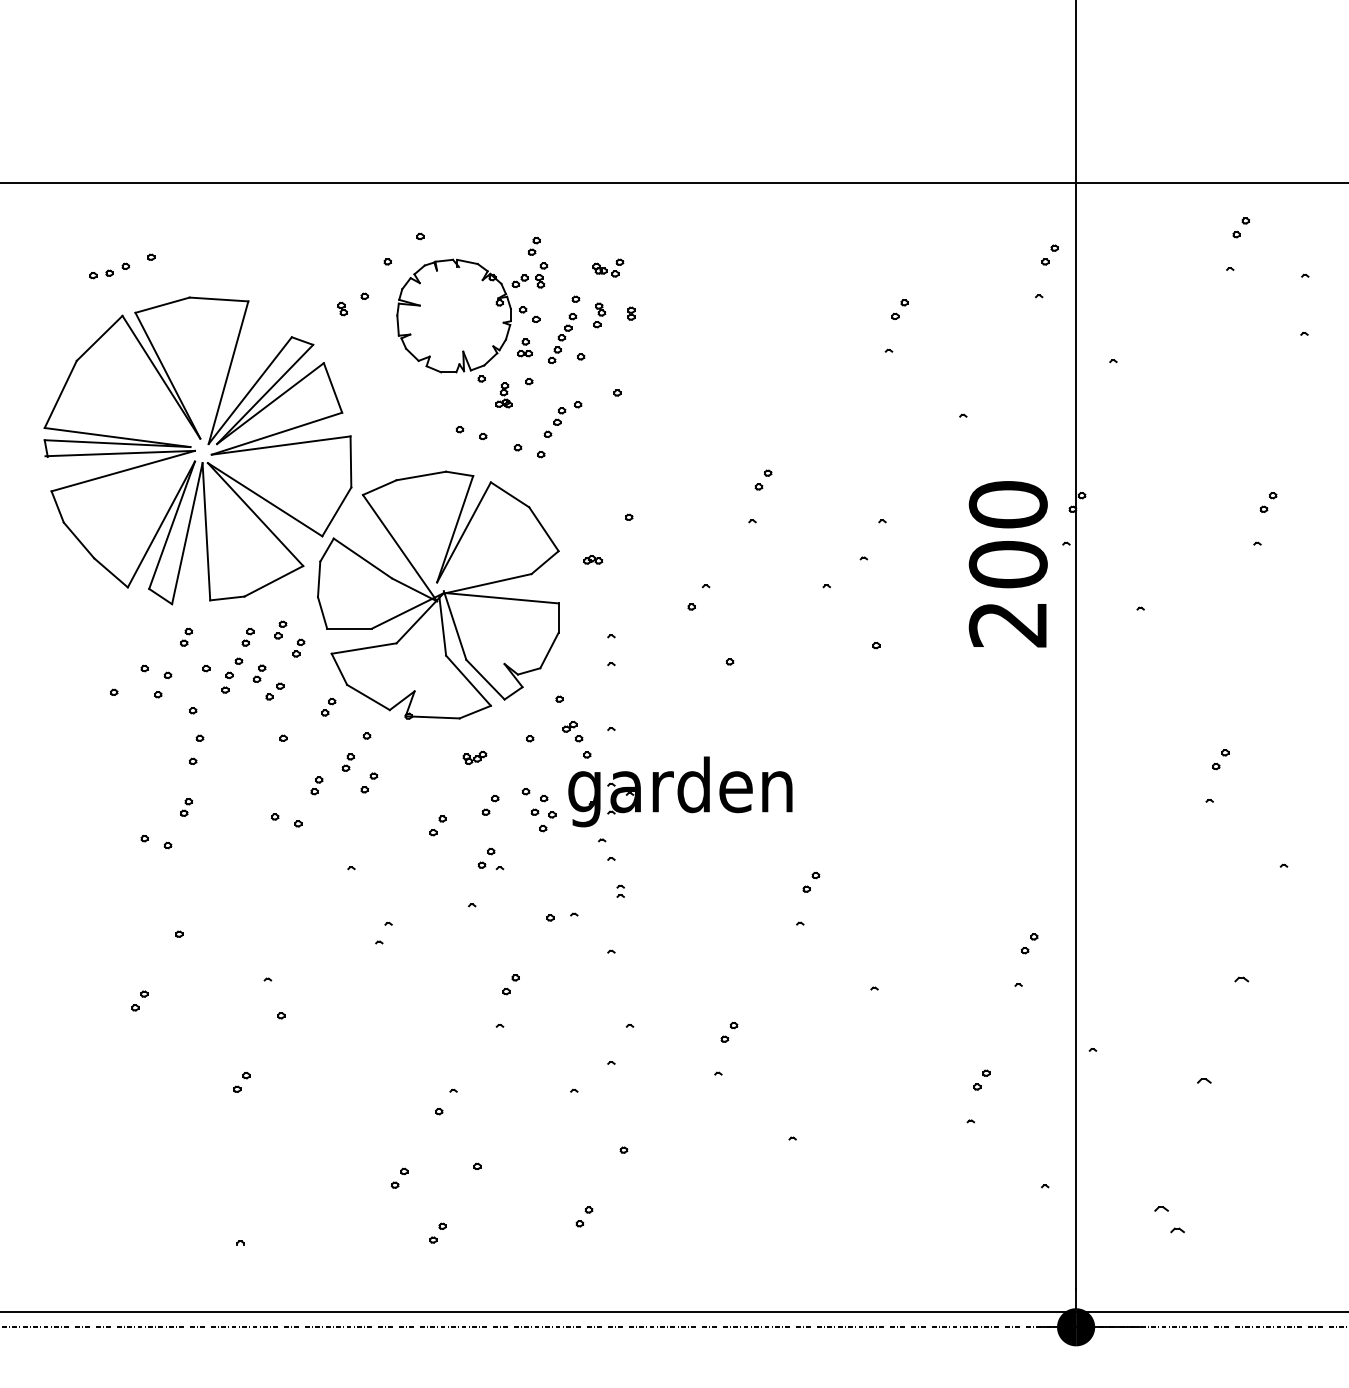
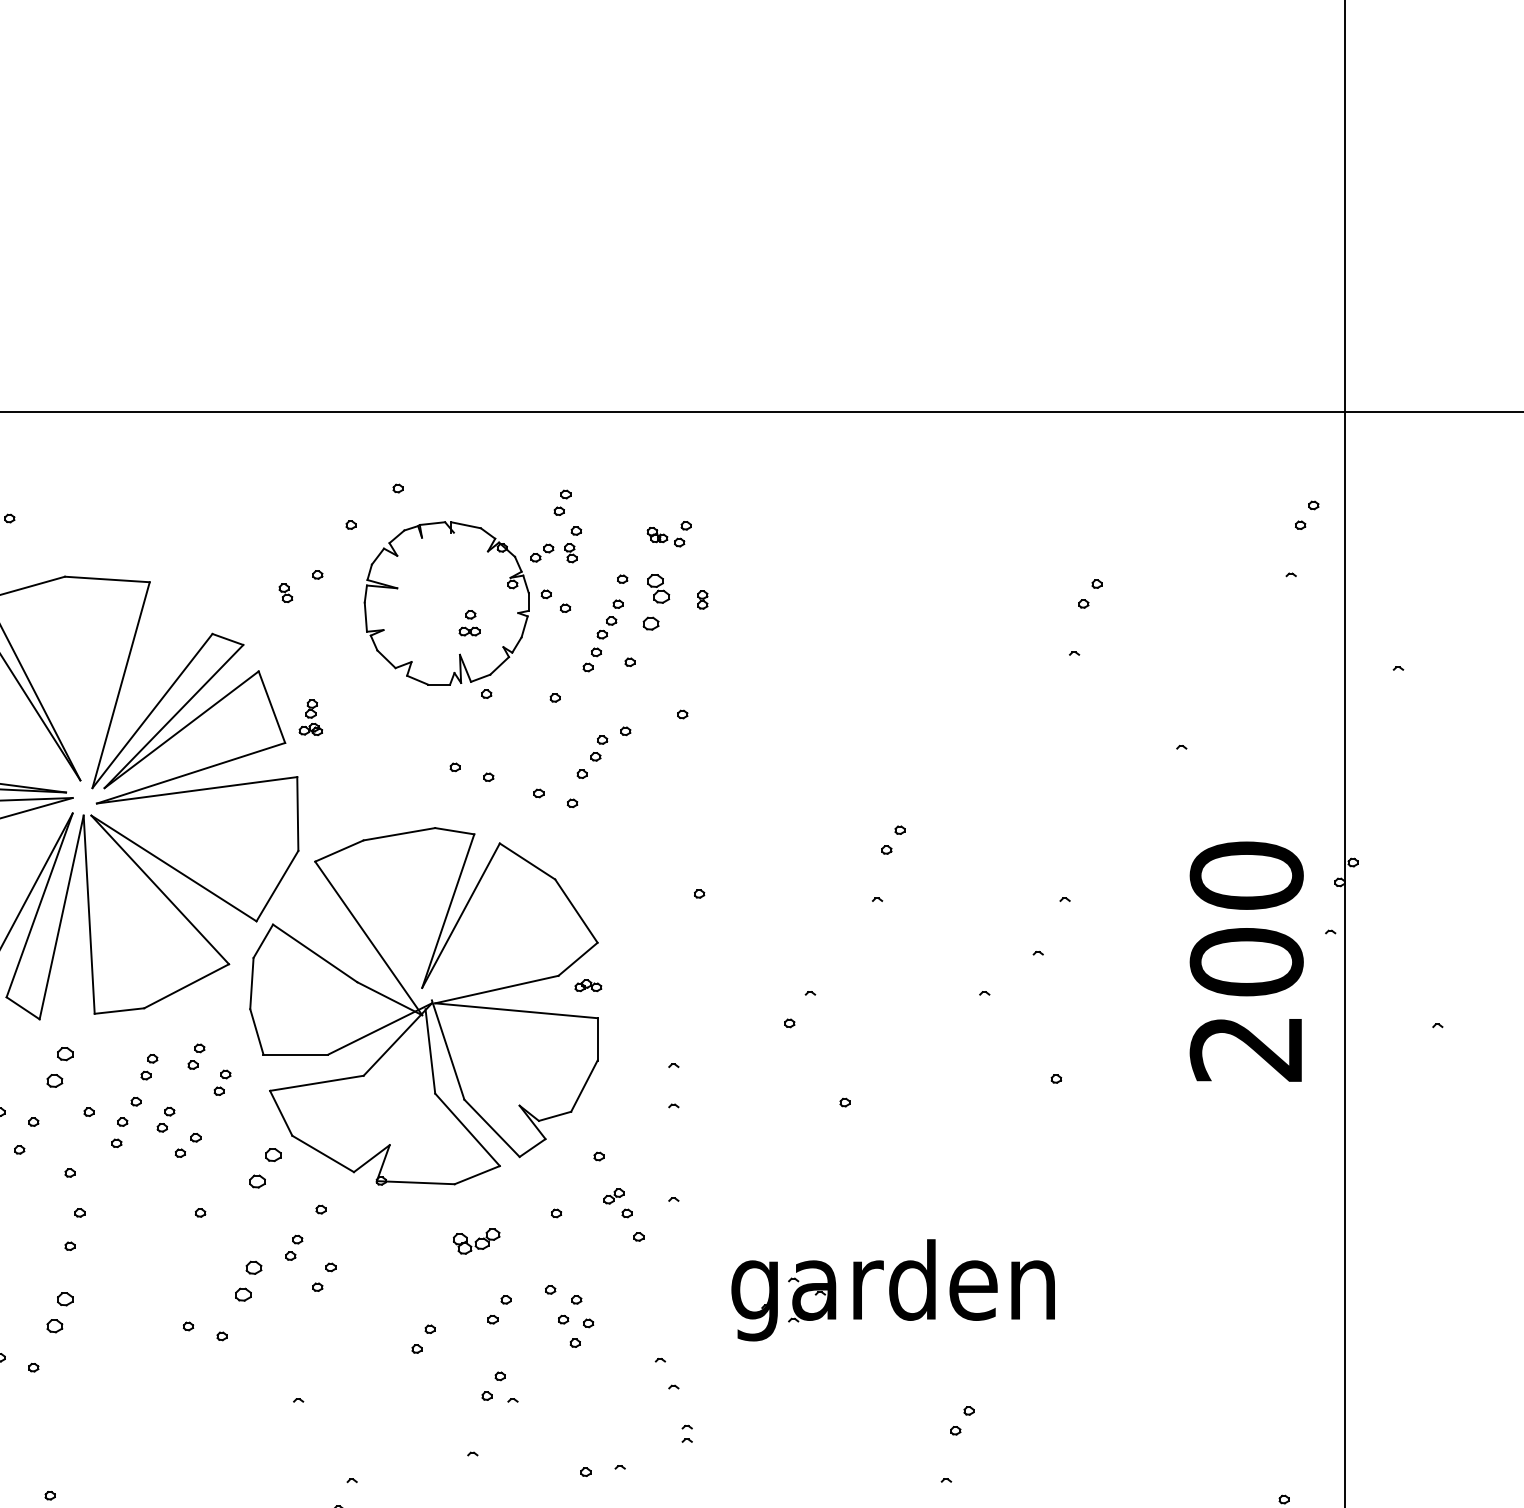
part: (599, 315) -> (656, 602), size x1.6
part: (525, 347) -> (470, 622), moved
part: (503, 395) -> (310, 718), moved
part: (593, 559) -> (588, 985), moved
part: (186, 636) -> (60, 1065), size x1.6
part: (328, 706) -> (265, 1166), size x1.6
part: (474, 757) -> (476, 1240), size x1.4
part: (316, 785) -> (248, 1281), size x1.6
part: (680, 791) -> (893, 1289), moved
part: (186, 807) -> (60, 1312), size x1.6

